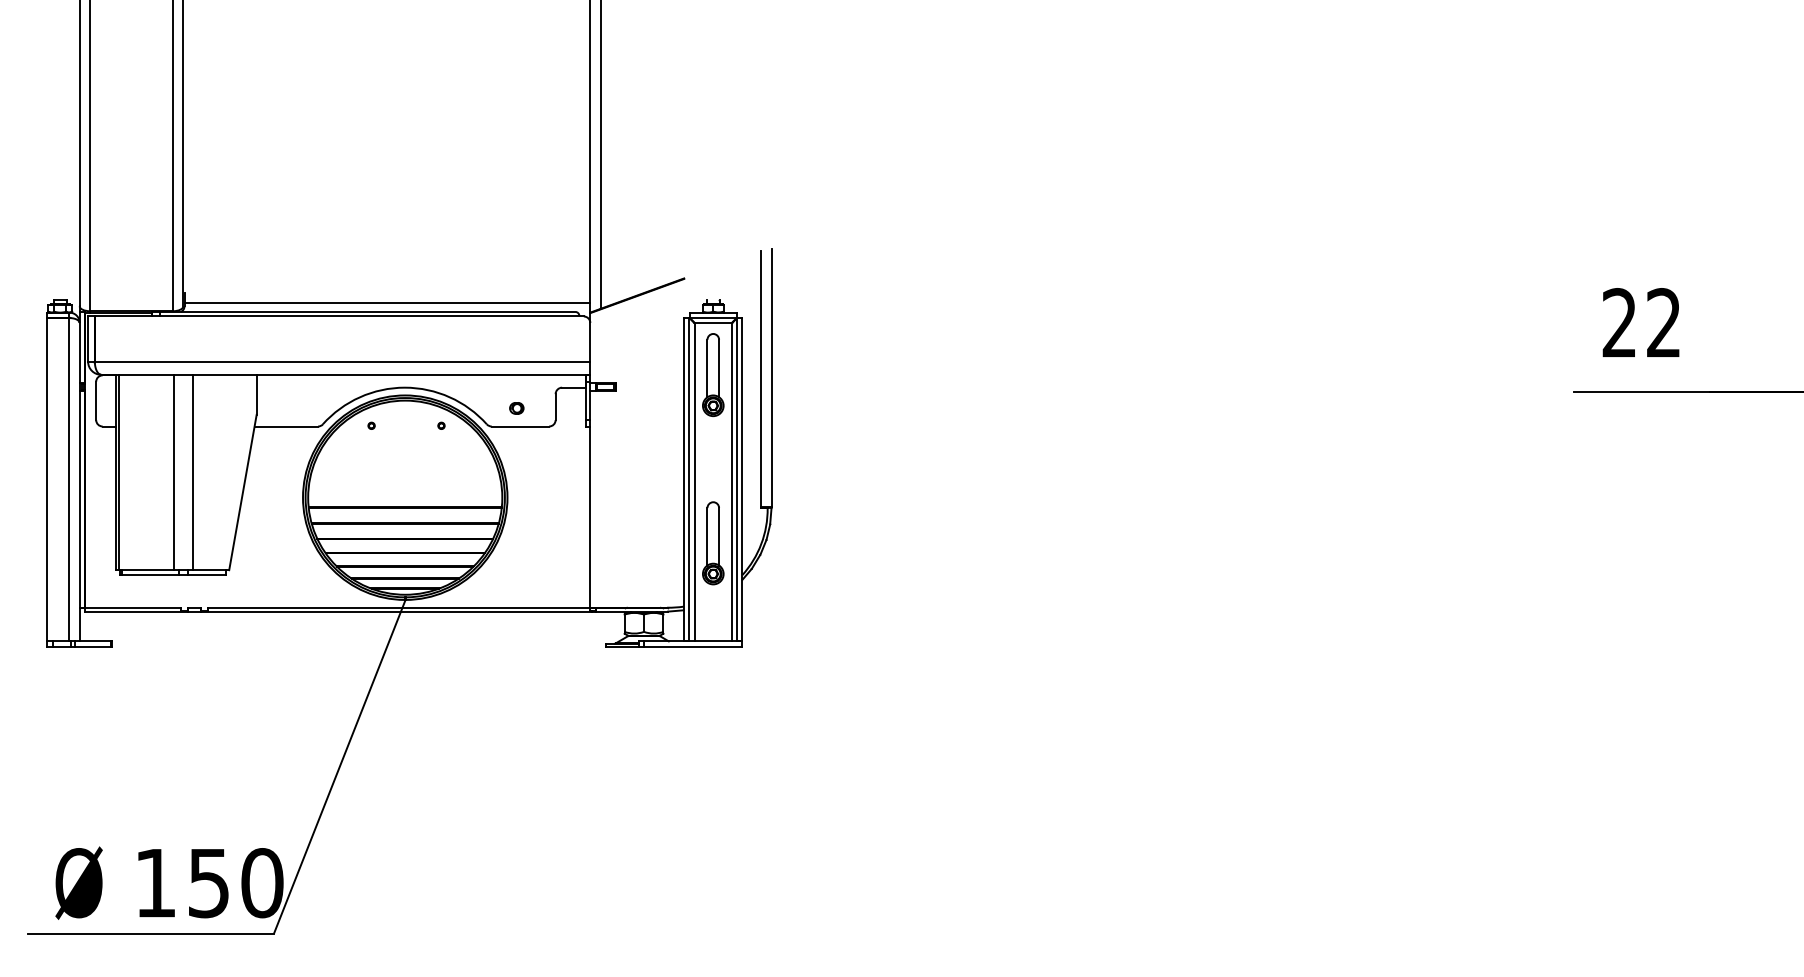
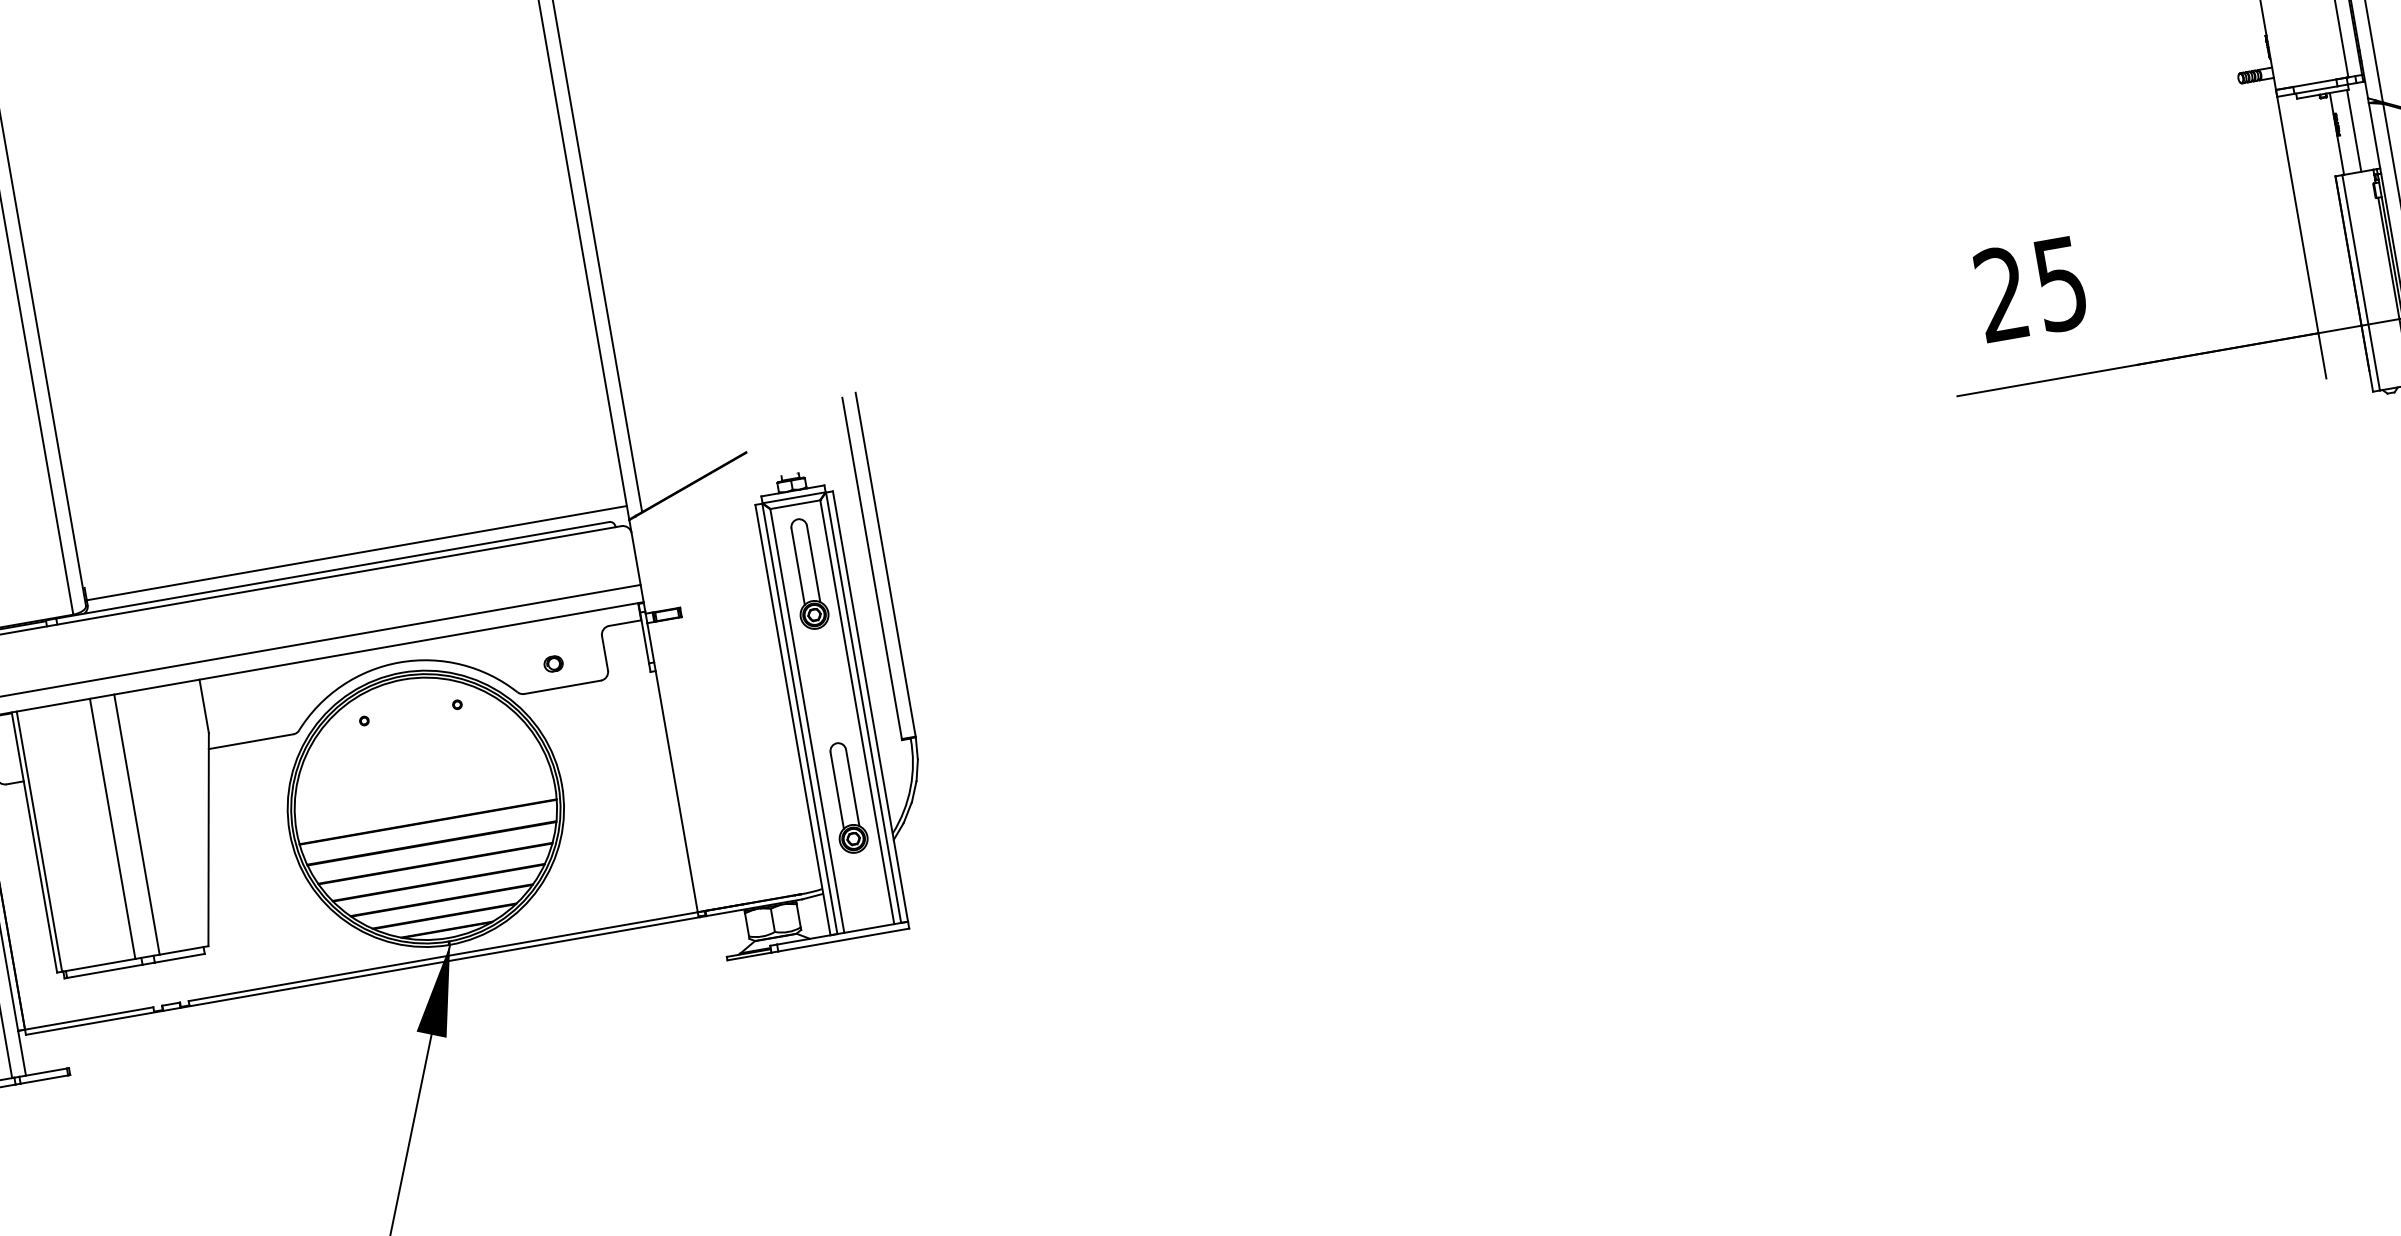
text: (1663, 323) -> (2060, 284), 22 -> 25
fill: (387, 633) -> (433, 993), added

